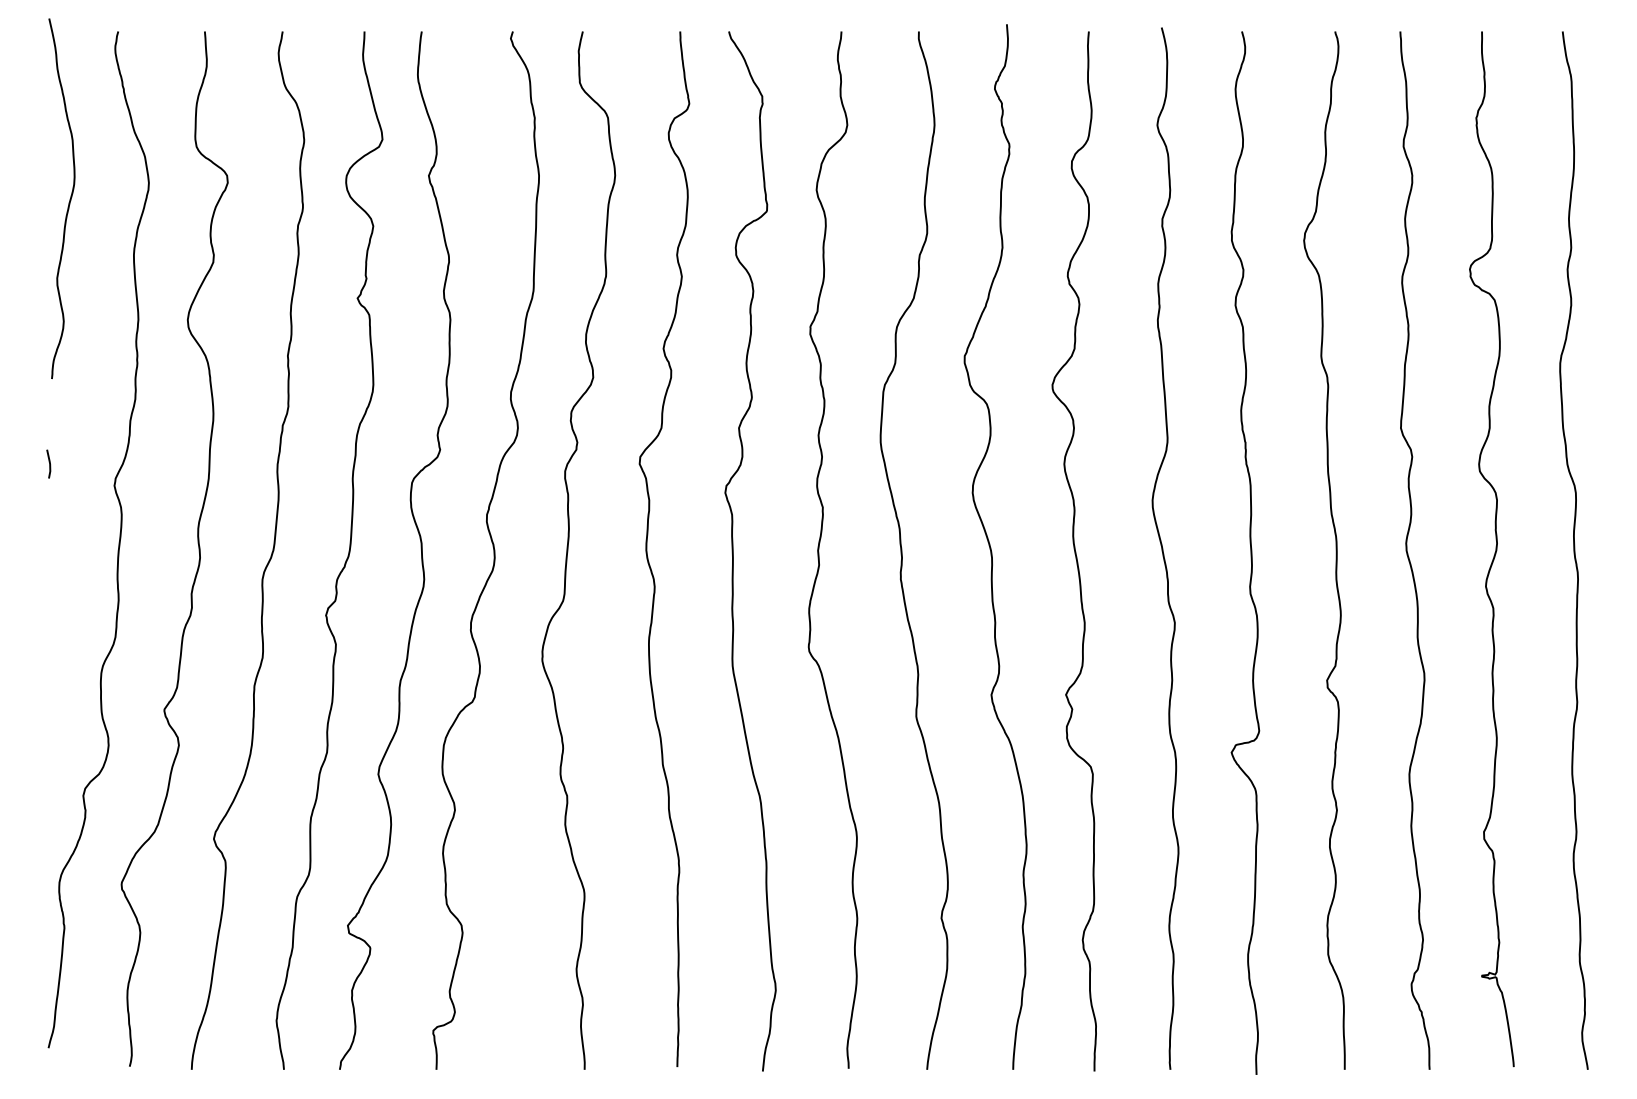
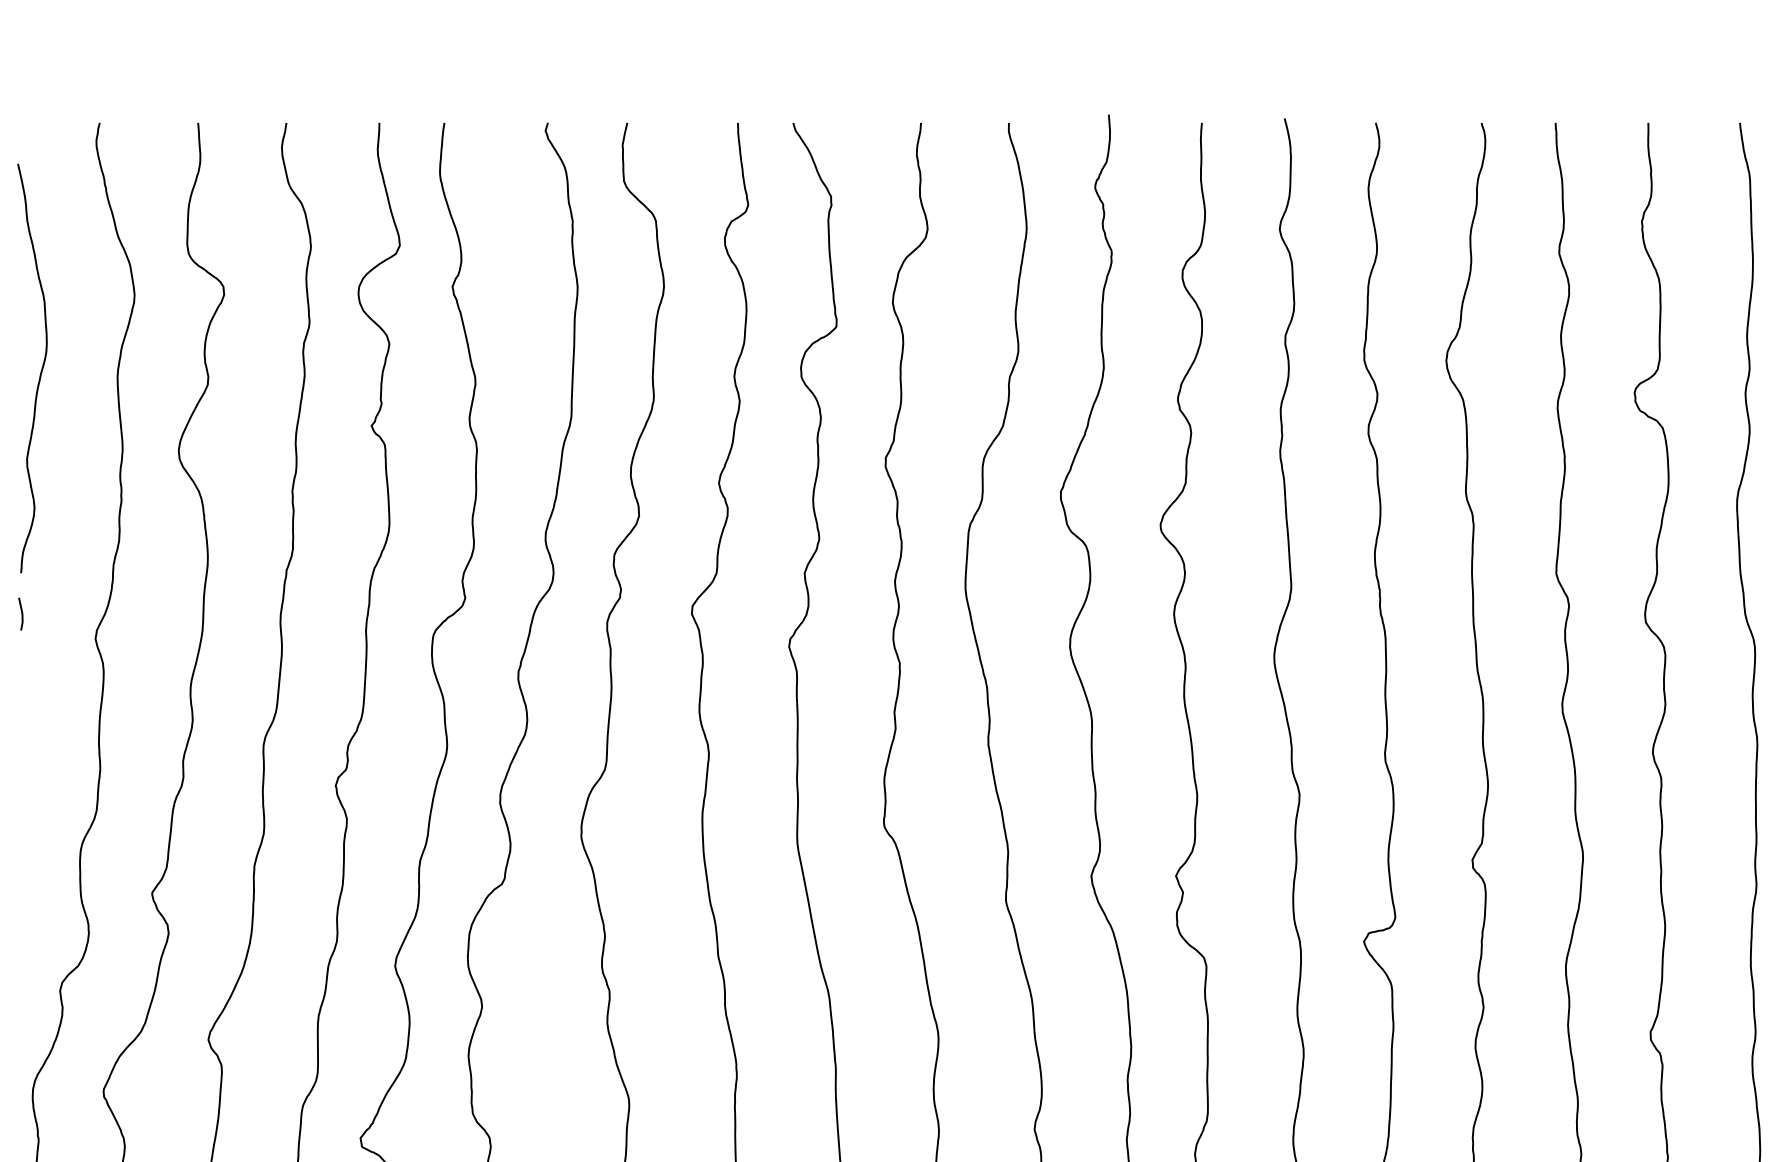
curve: (69, 199) -> (41, 369), moved

